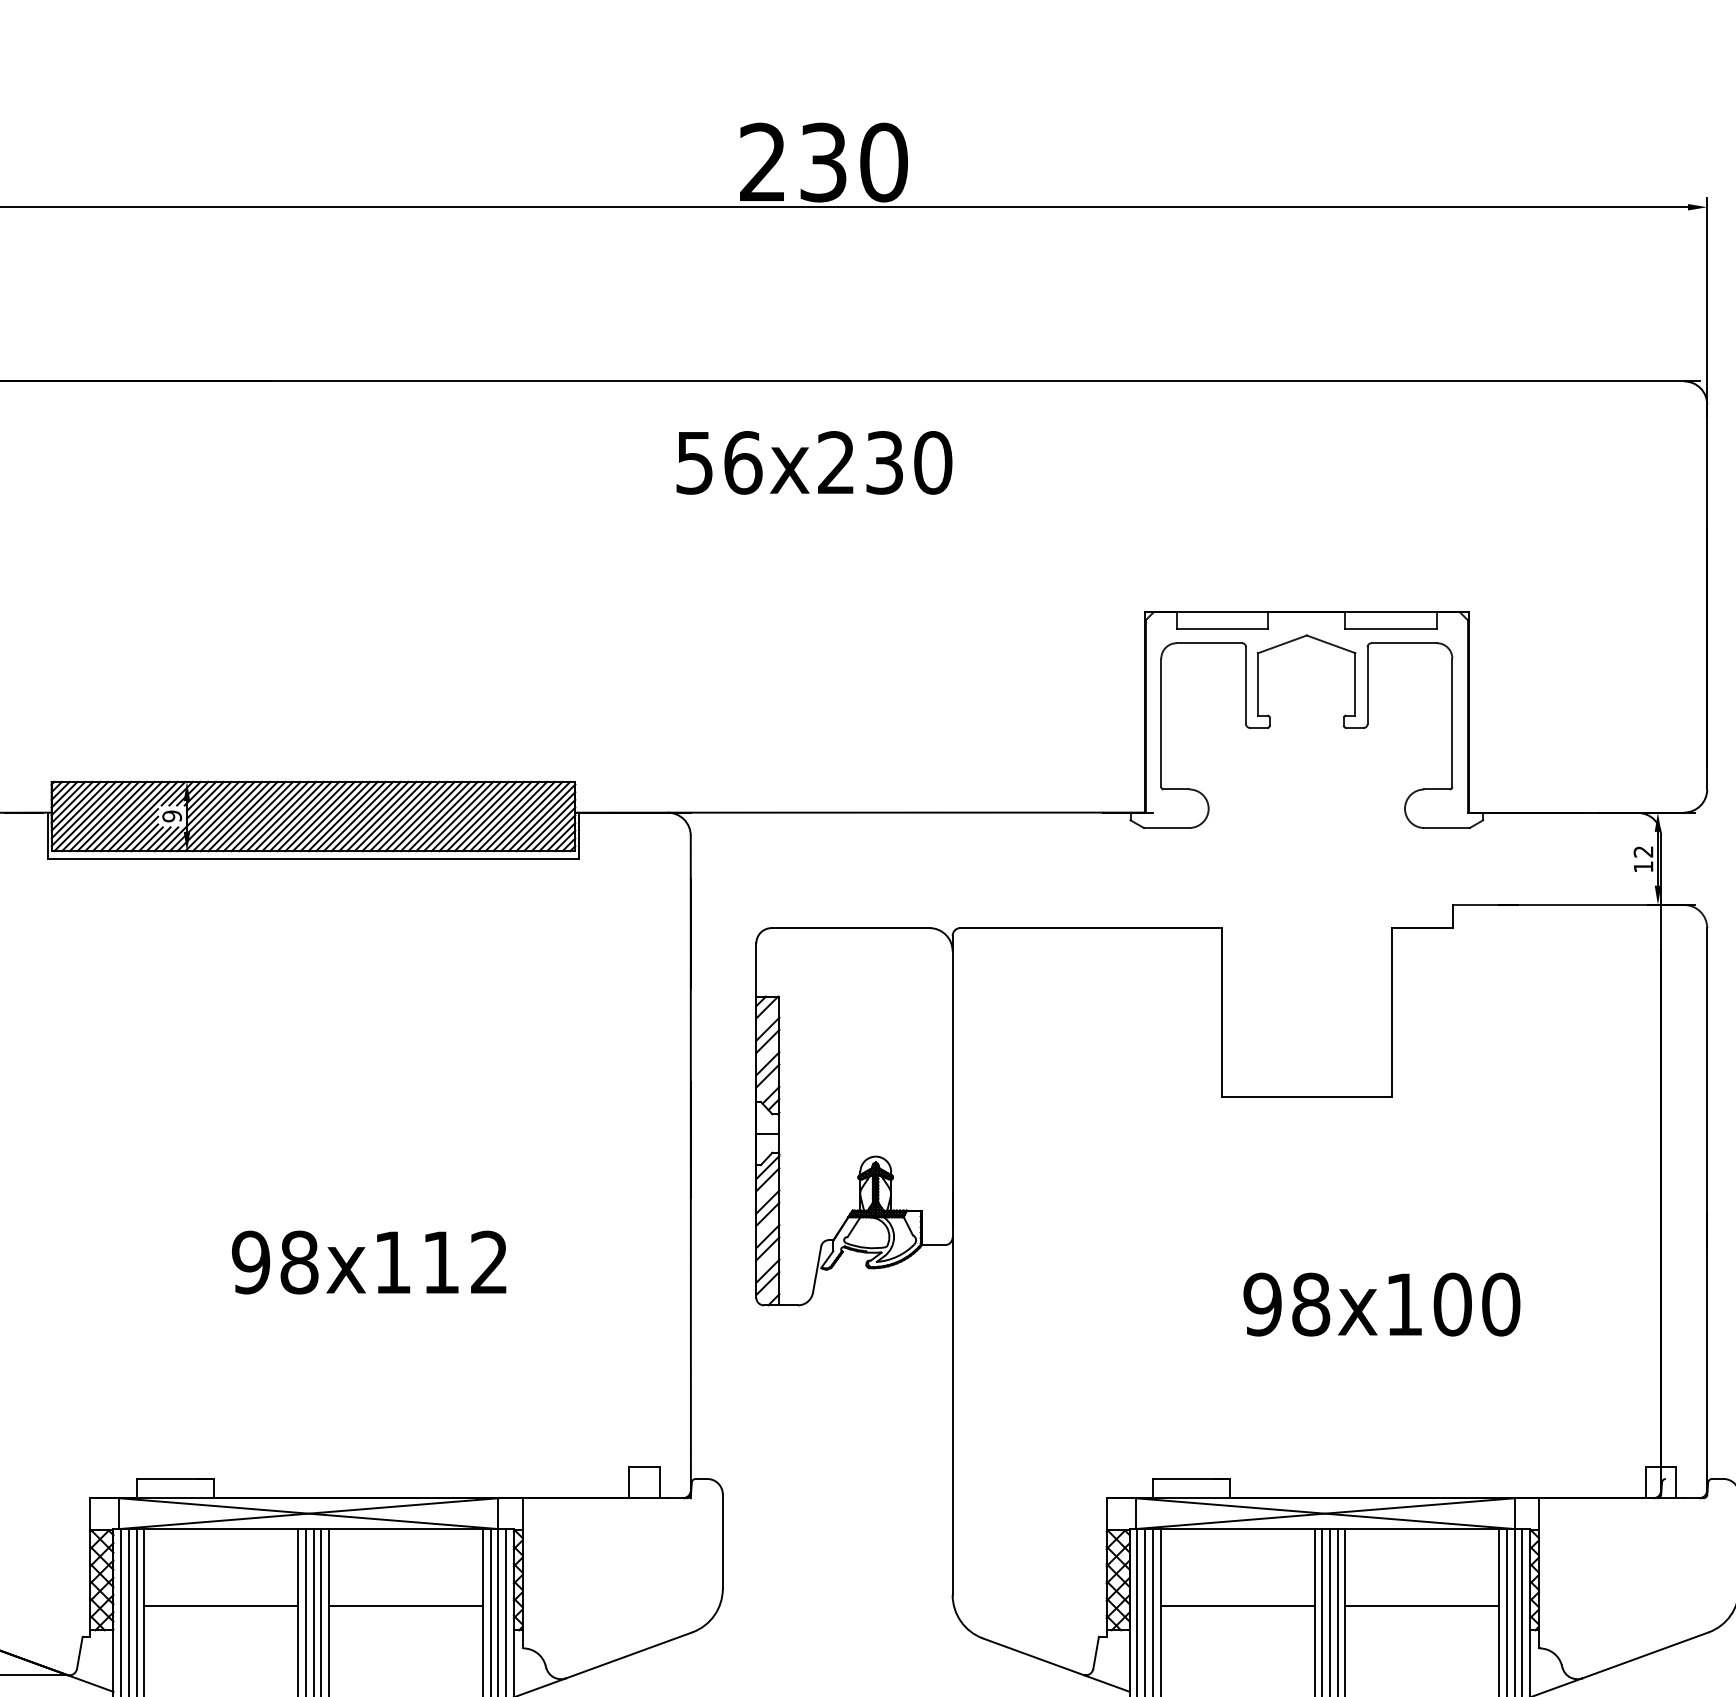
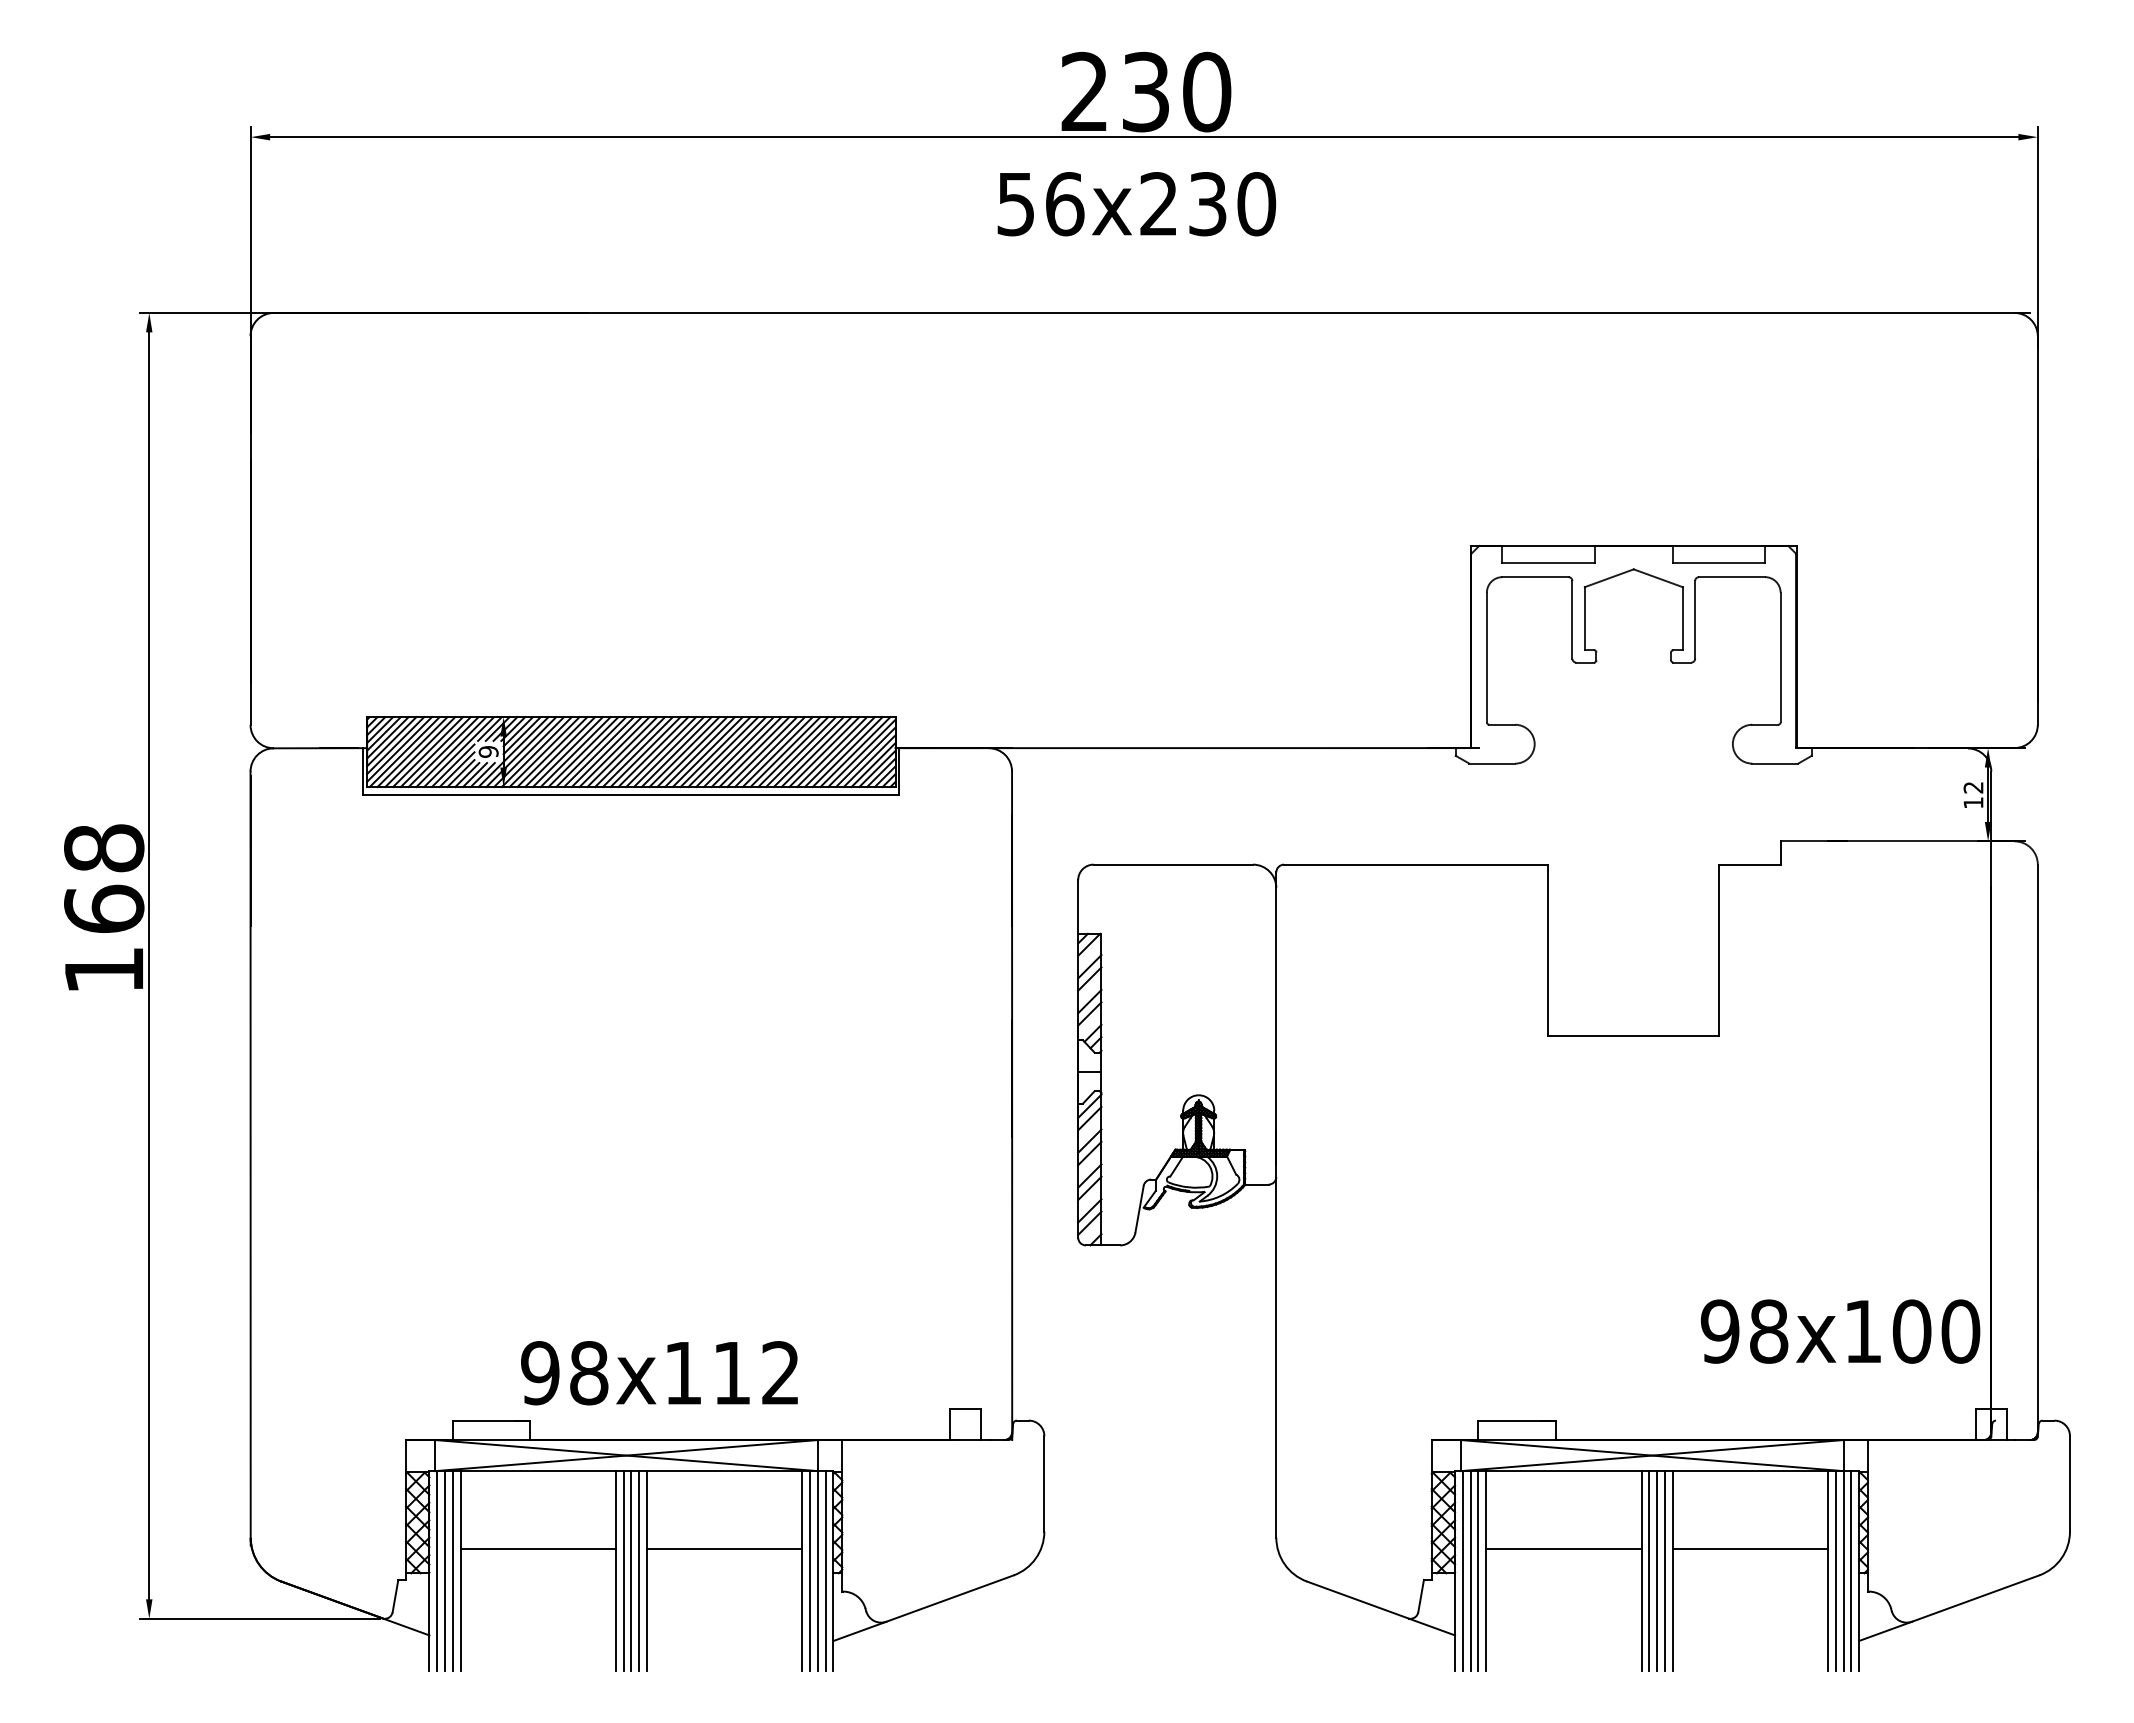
text: (814, 463) -> (1136, 204), moved
text: (369, 1262) -> (659, 1373), moved
text: (1381, 1304) -> (1840, 1331), moved

